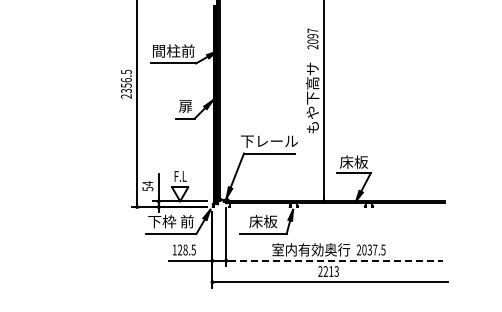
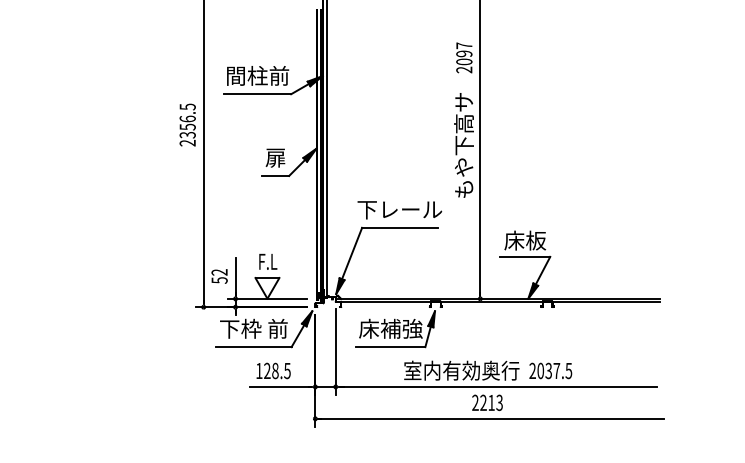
text: (147, 183) -> (218, 272), 54 -> 52
text: (263, 221) -> (391, 328), 床板 -> 床補強
line: (335, 260) -> (497, 386), dashed -> solid

